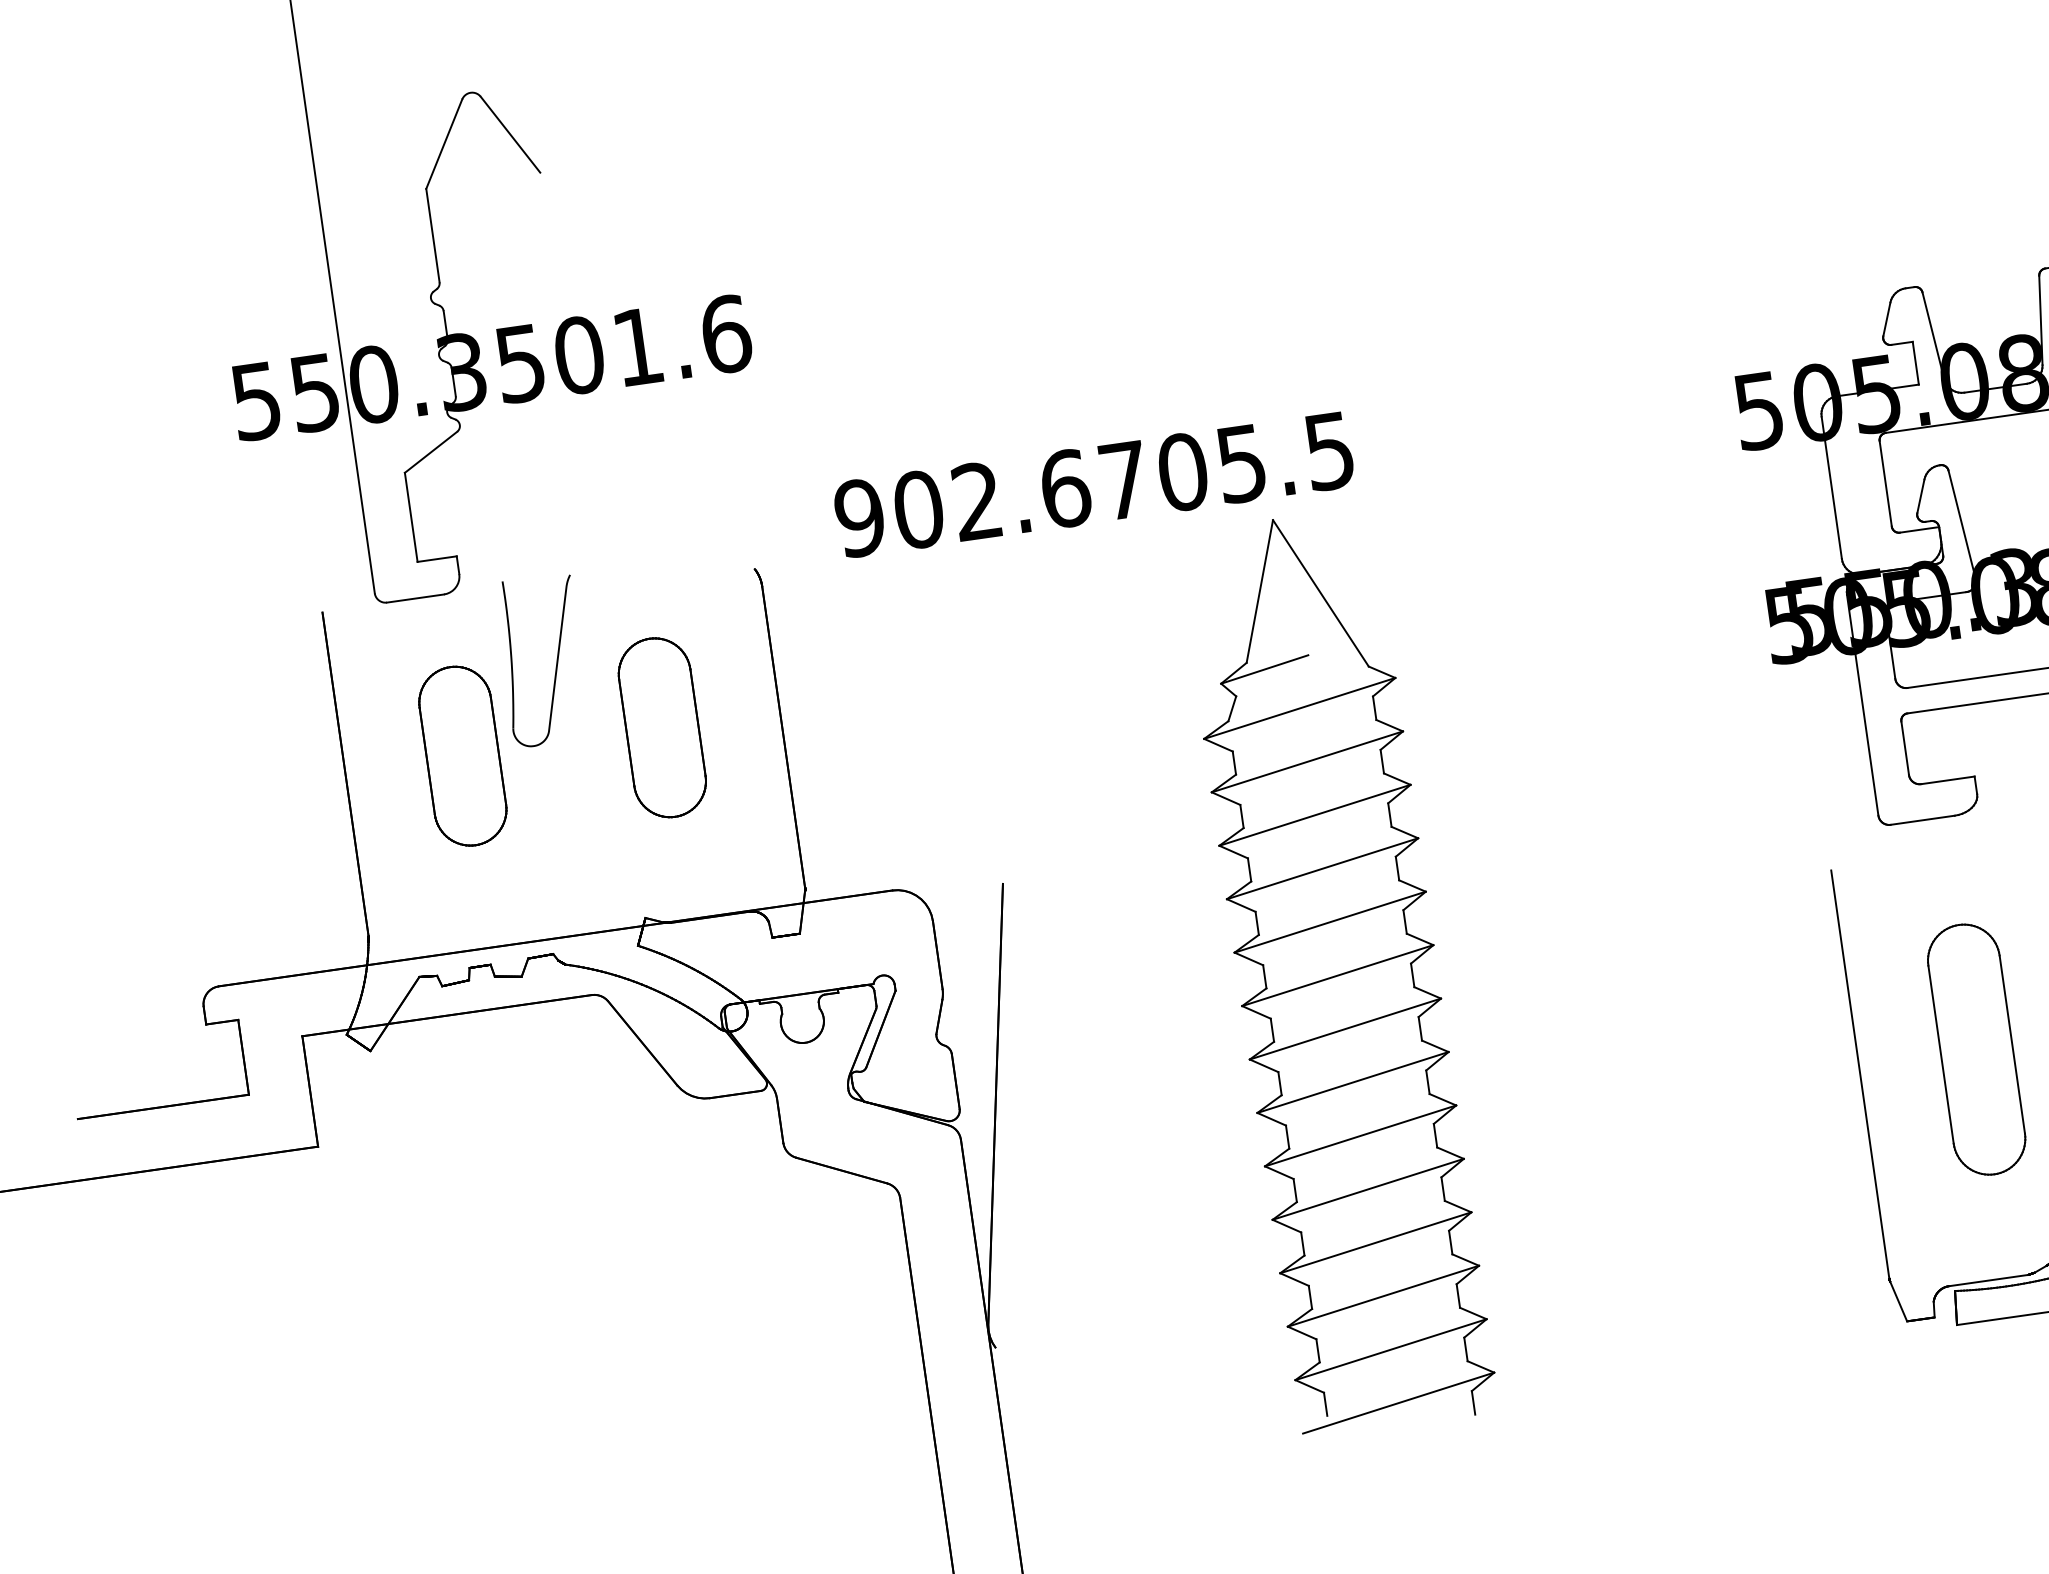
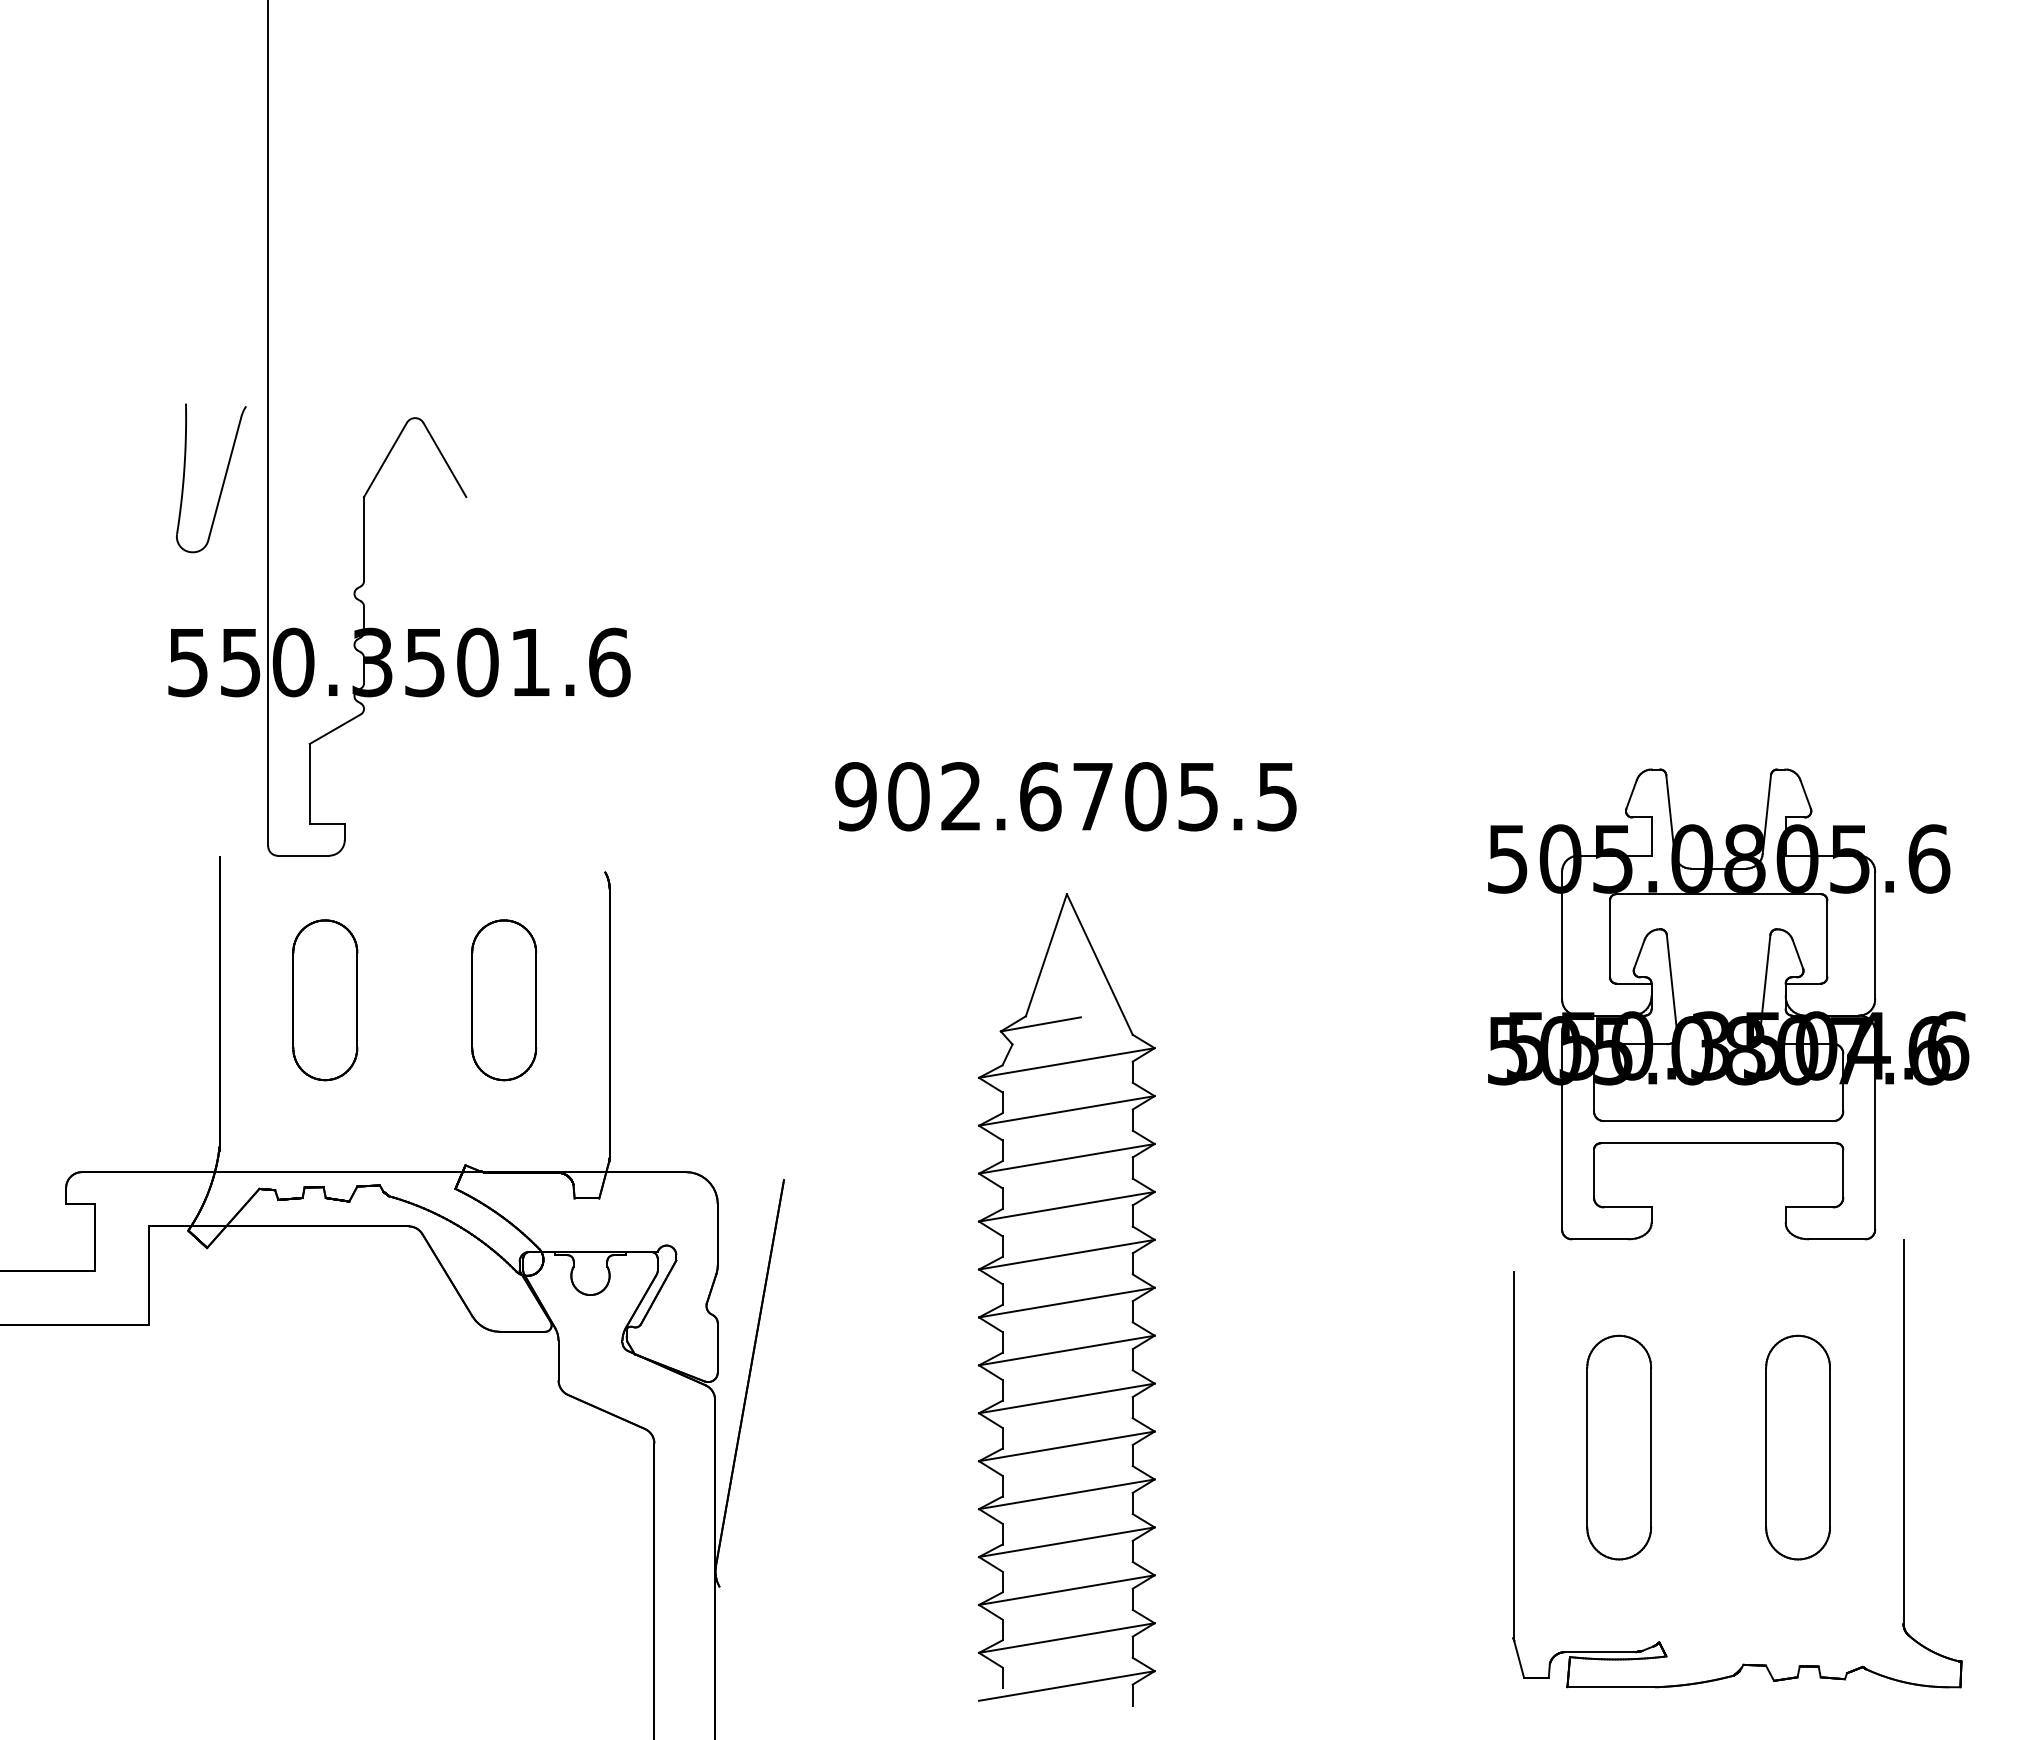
text: (1093, 484) -> (1065, 796), moved
part: (555, 663) -> (222, 482), moved

